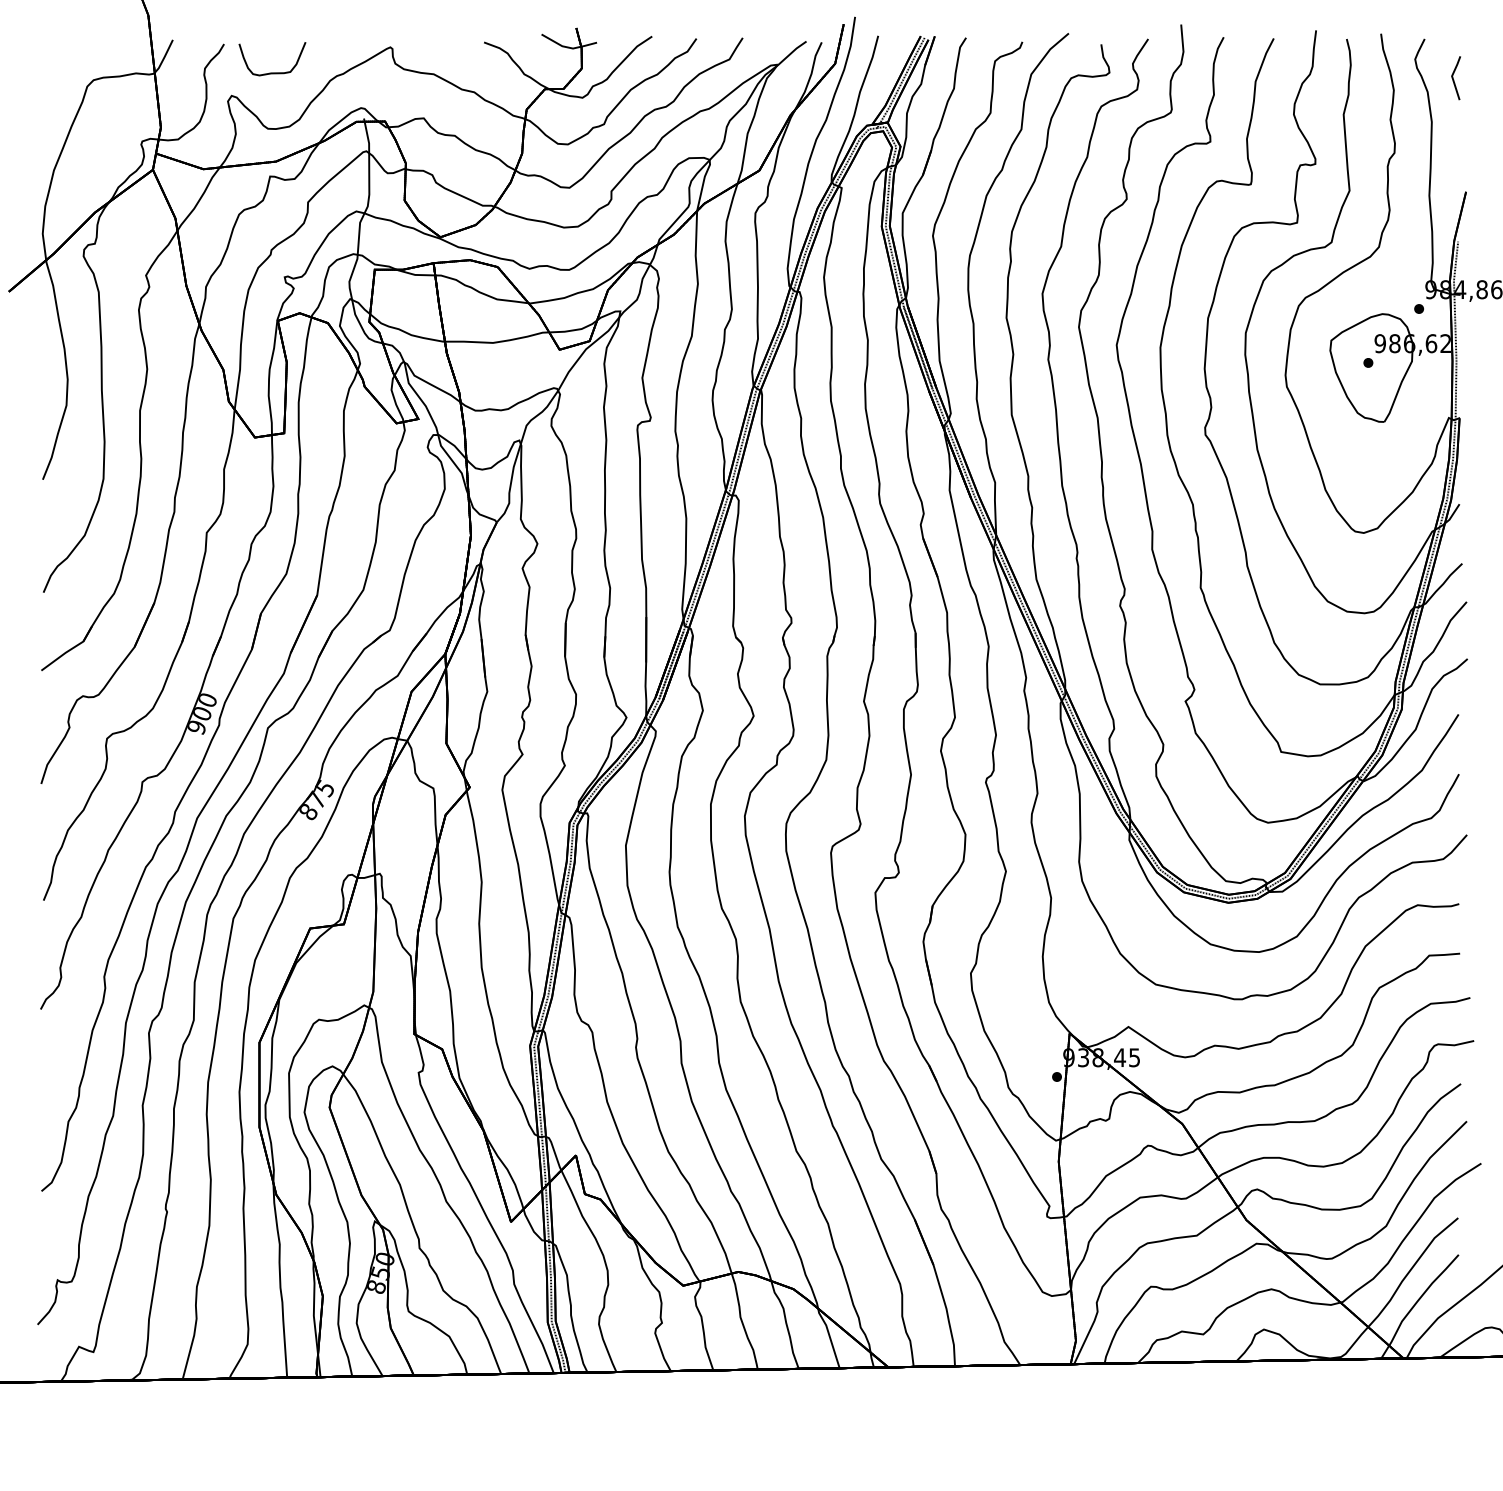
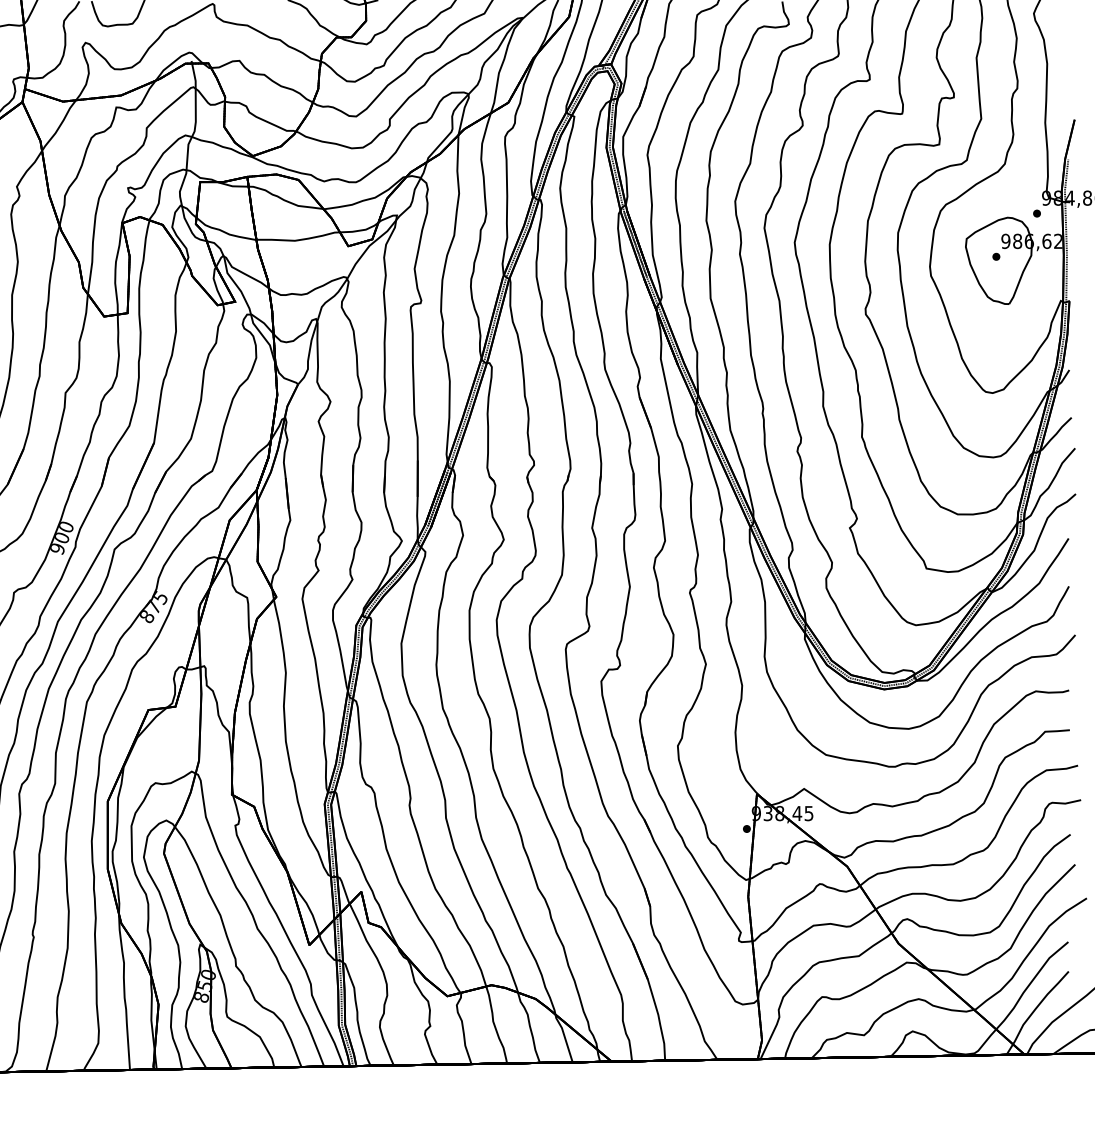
part: (1455, 78) -> (1066, 28), removed

